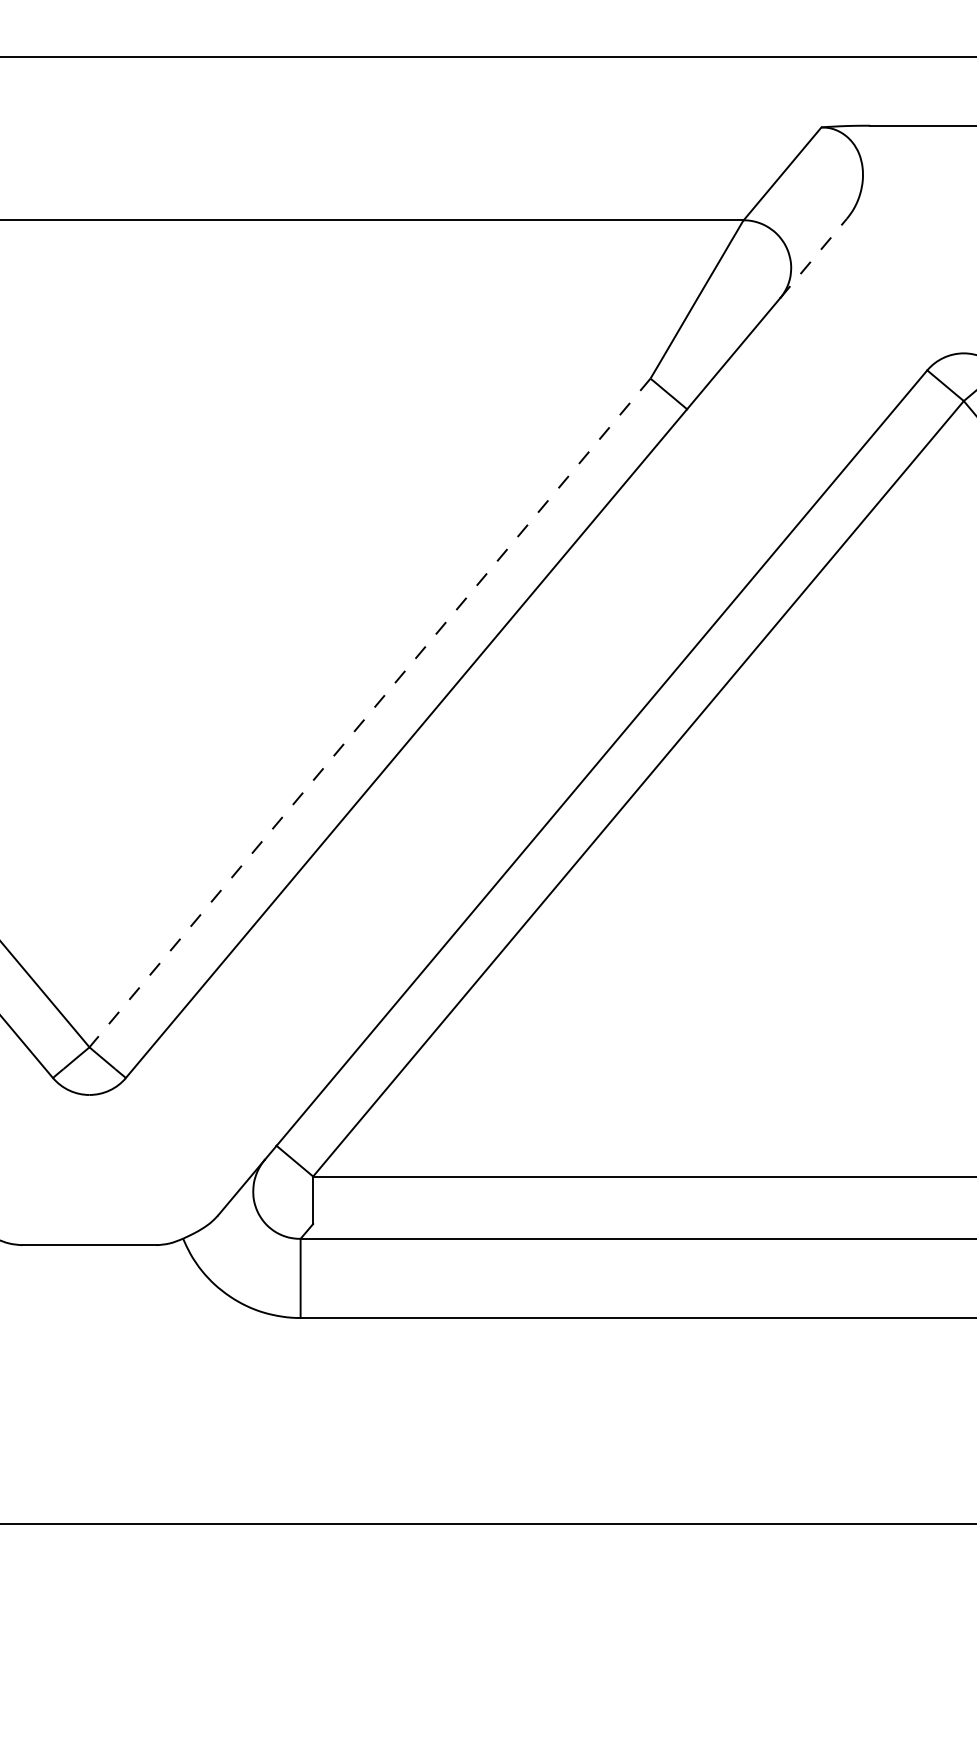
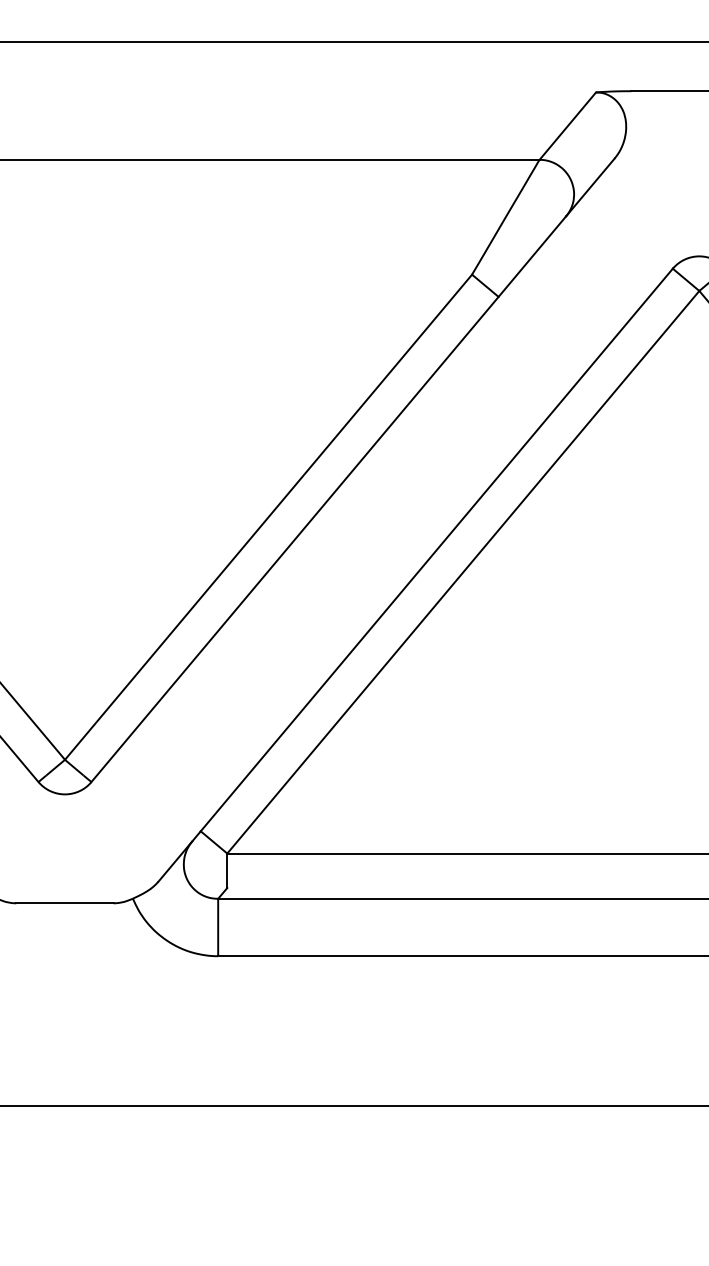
line: (813, 258) -> (590, 187), dashed -> solid
line: (369, 713) -> (268, 517), dashed -> solid

